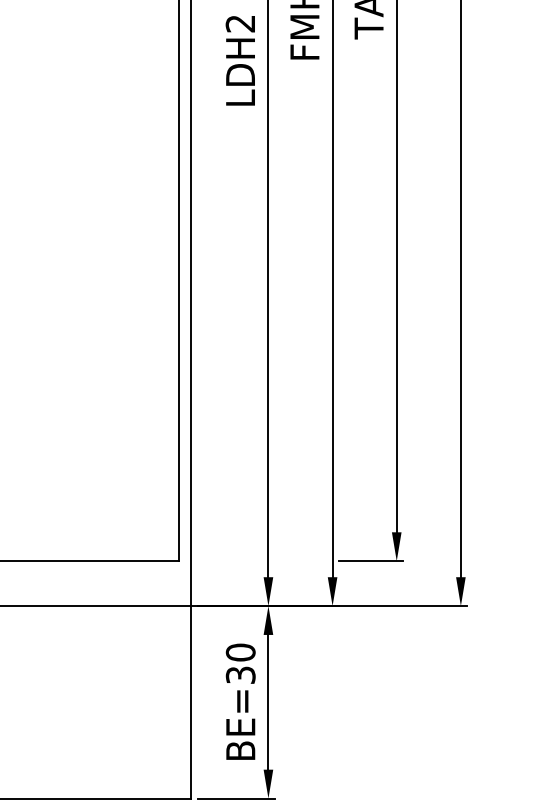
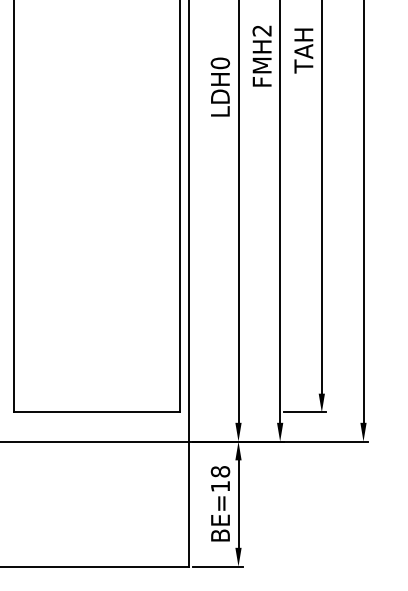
text: (240, 23) -> (220, 63), LDH2 -> LDH0
text: (240, 664) -> (220, 479), BE=30 -> BE=18

